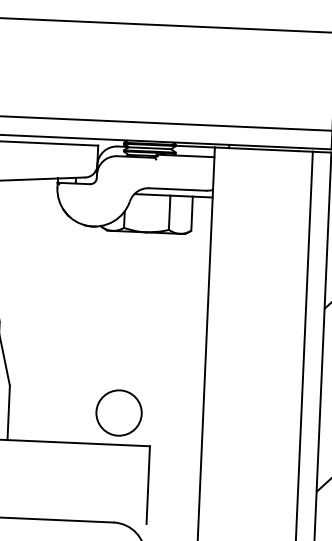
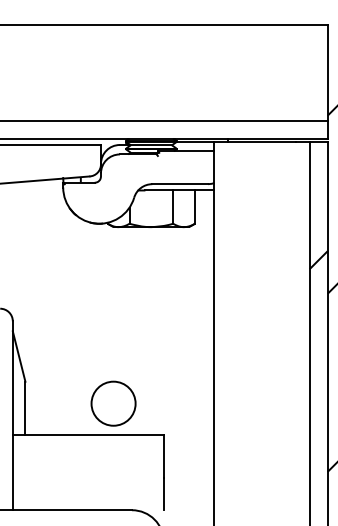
hatch: (316, 274) -> (318, 260), added
circle: (119, 412) -> (113, 403), moved

